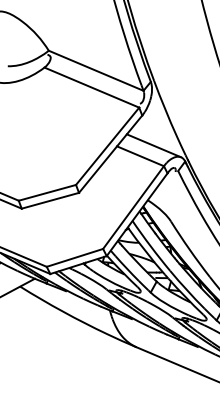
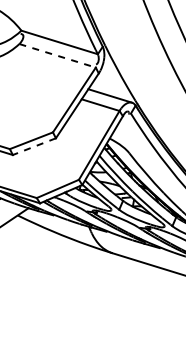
line: (93, 87) -> (58, 55), solid -> dashed
line: (49, 200) -> (33, 146), solid -> dashed

